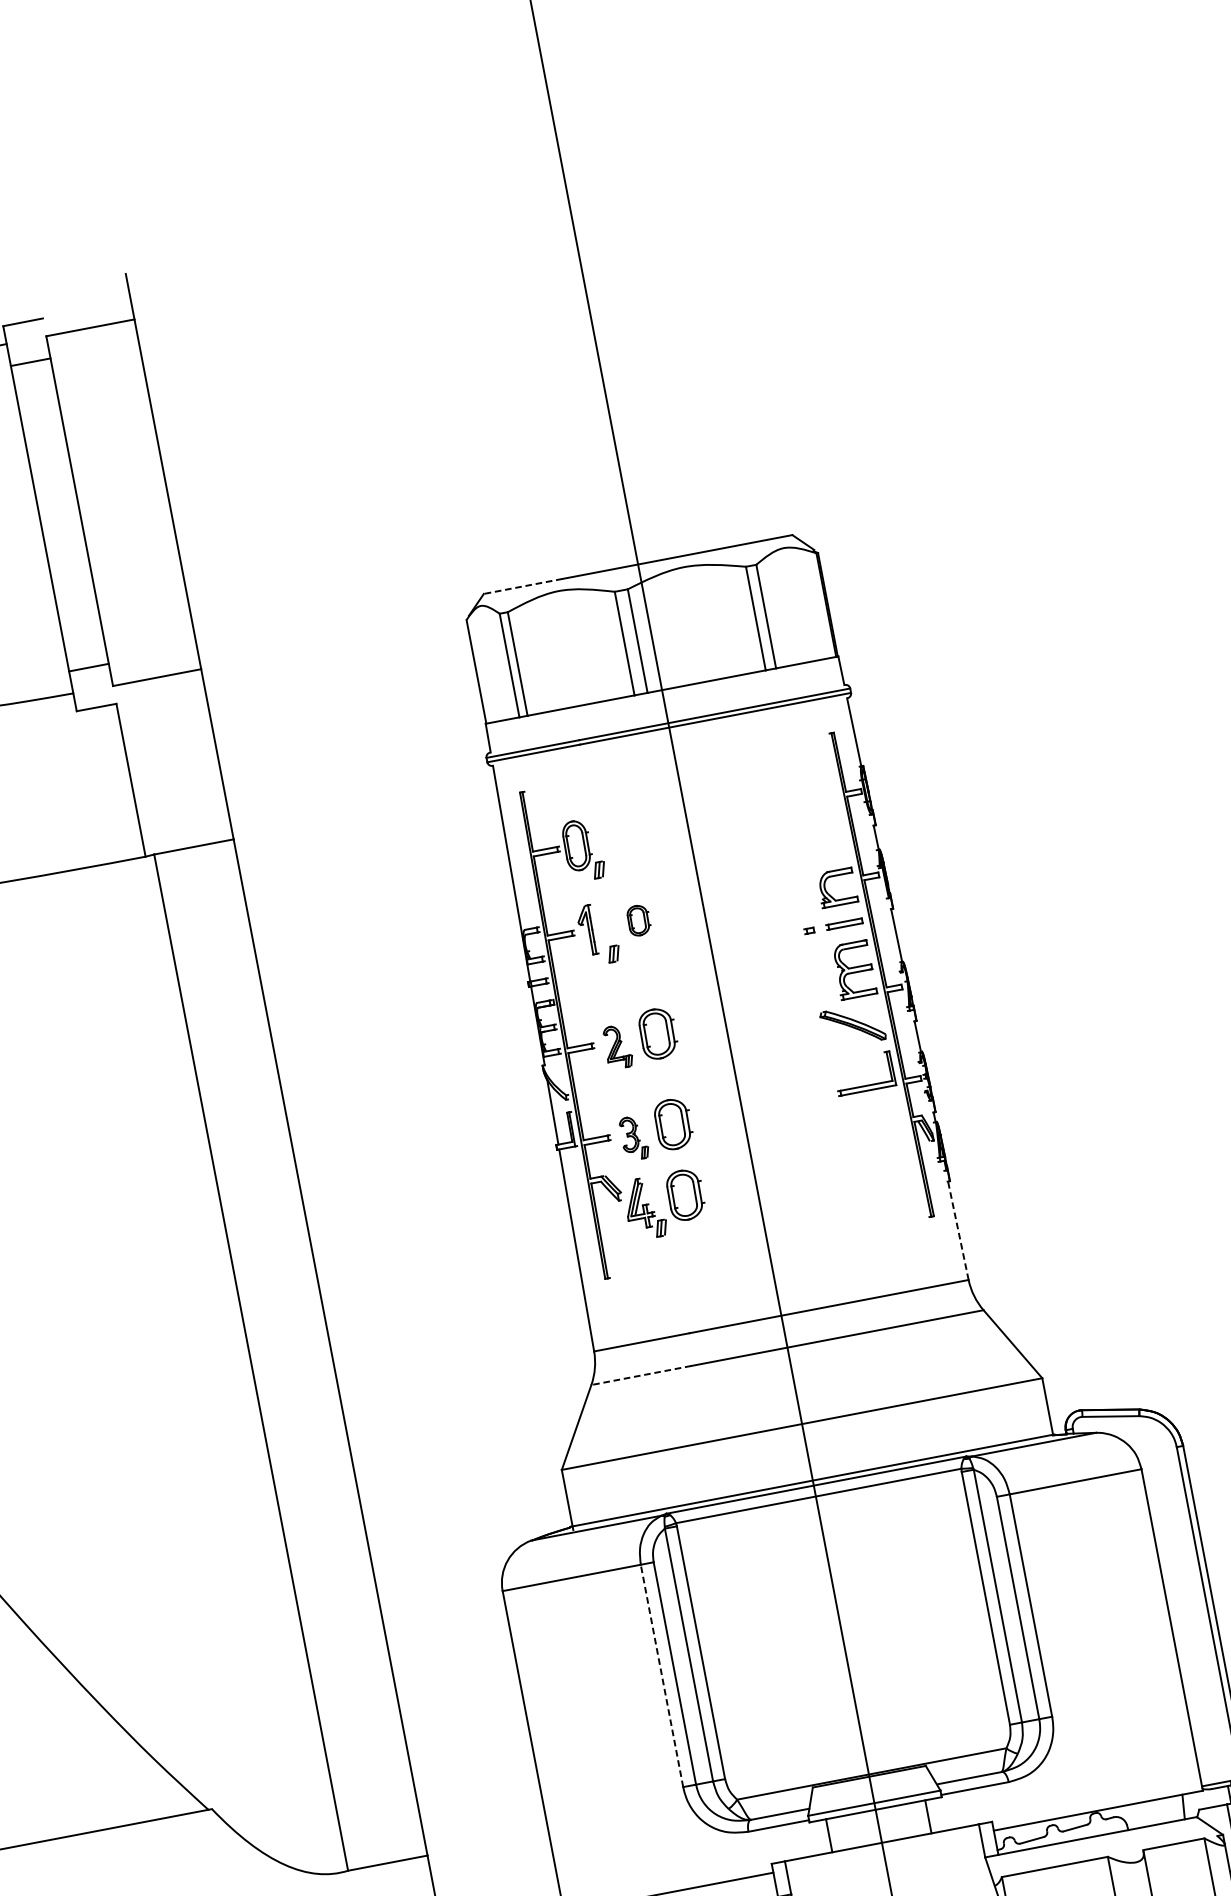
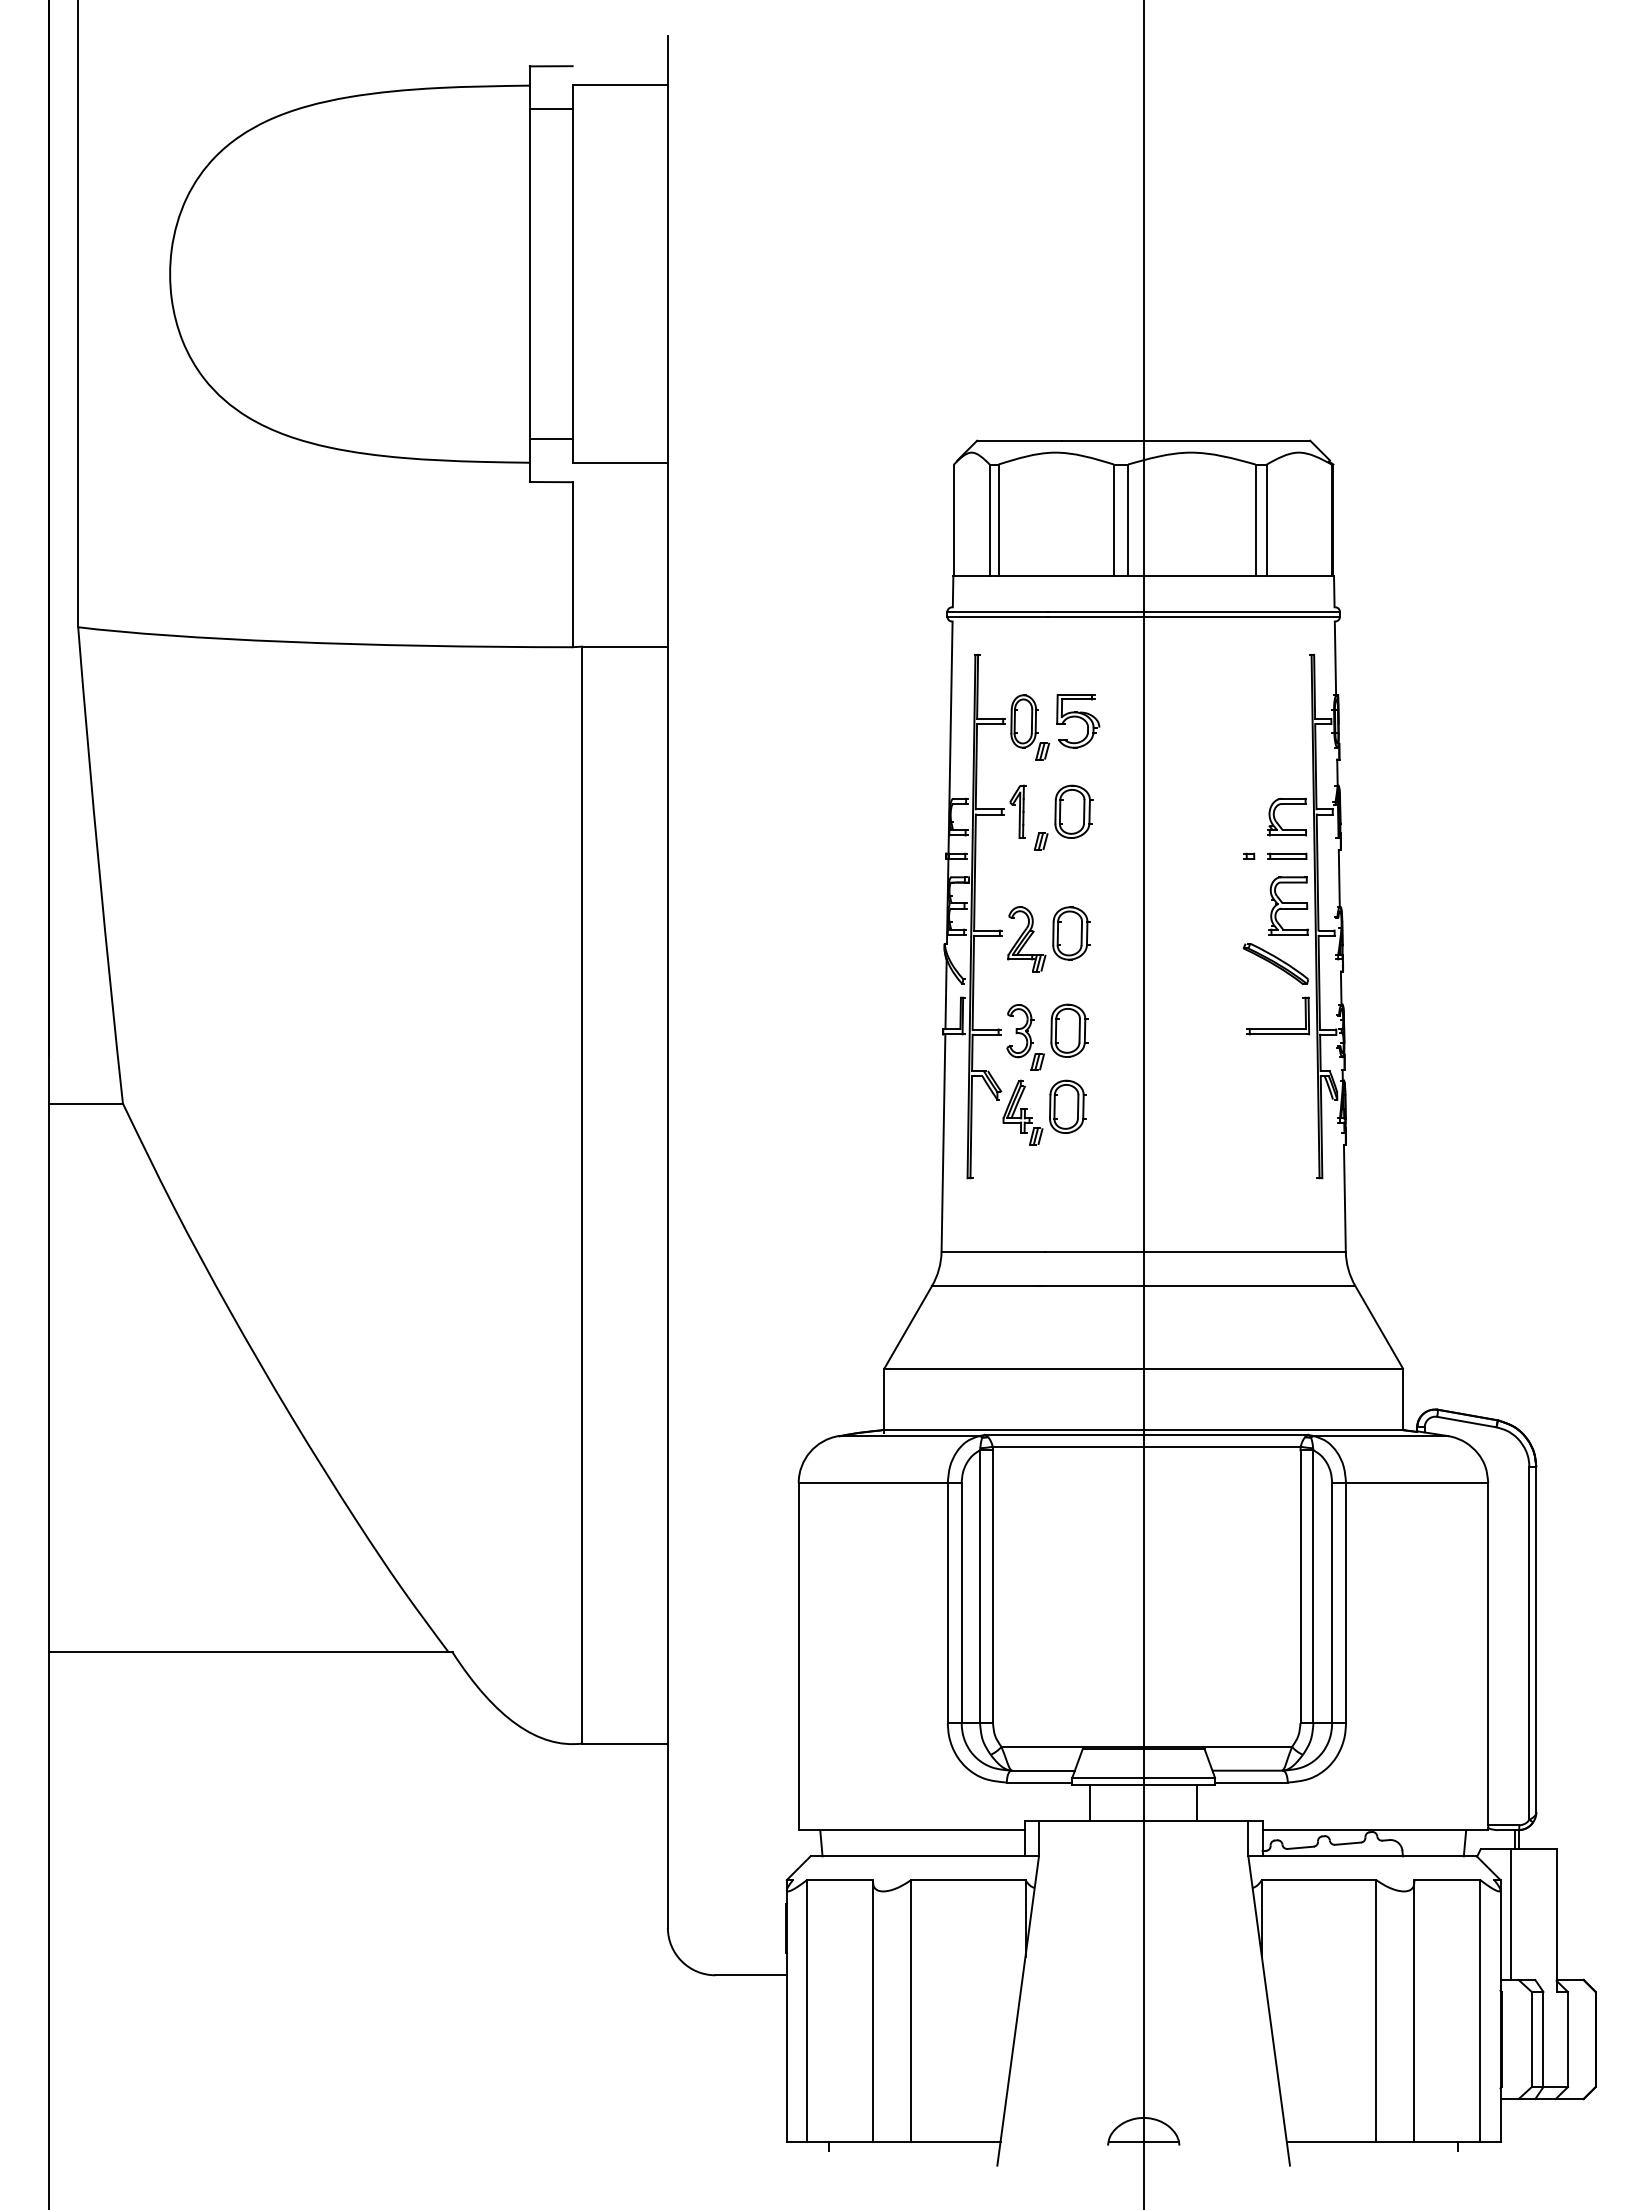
line: (523, 586) -> (1019, 440), dashed -> solid
part: (627, 836) -> (1078, 721), added
part: (638, 920) -> (1073, 811), size x1.67
part: (617, 1047) -> (1026, 939), size x1.43
part: (634, 1138) -> (1025, 1037), size x1.43
line: (957, 1230) -> (1344, 1197), dashed -> solid
line: (641, 1375) -> (986, 1286), dashed -> solid
line: (661, 1675) -> (947, 1602), dashed -> solid

